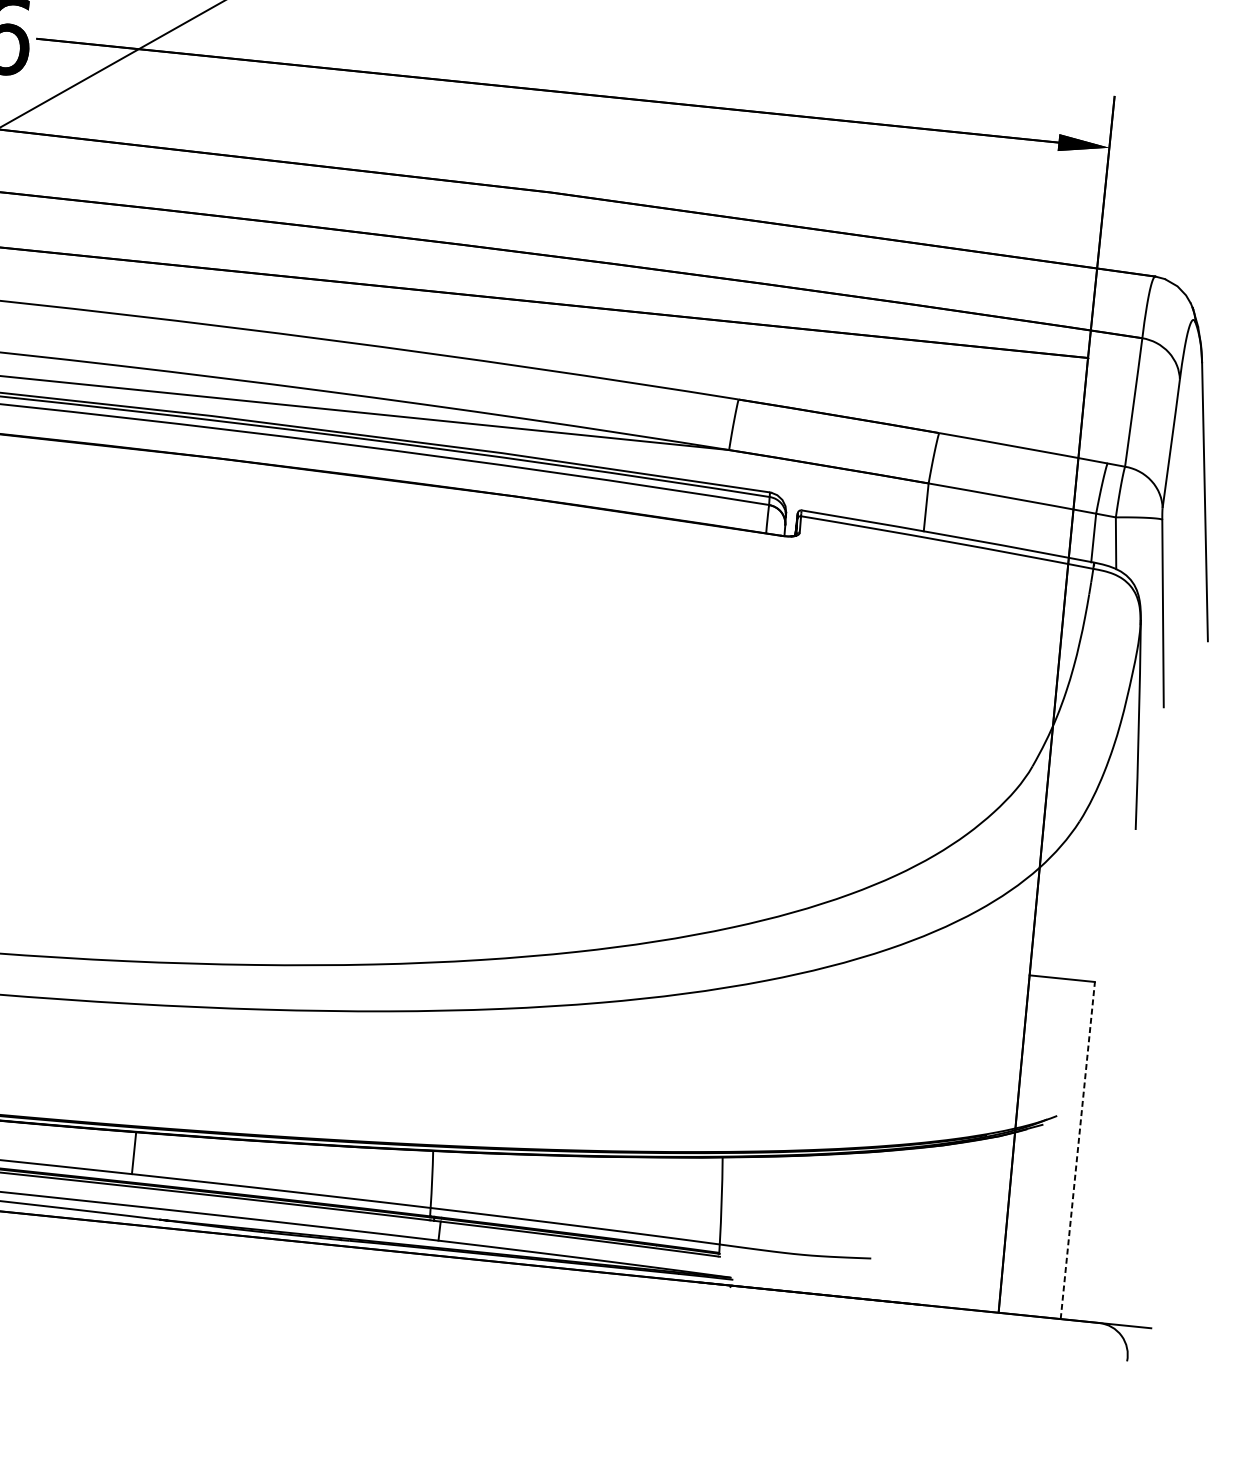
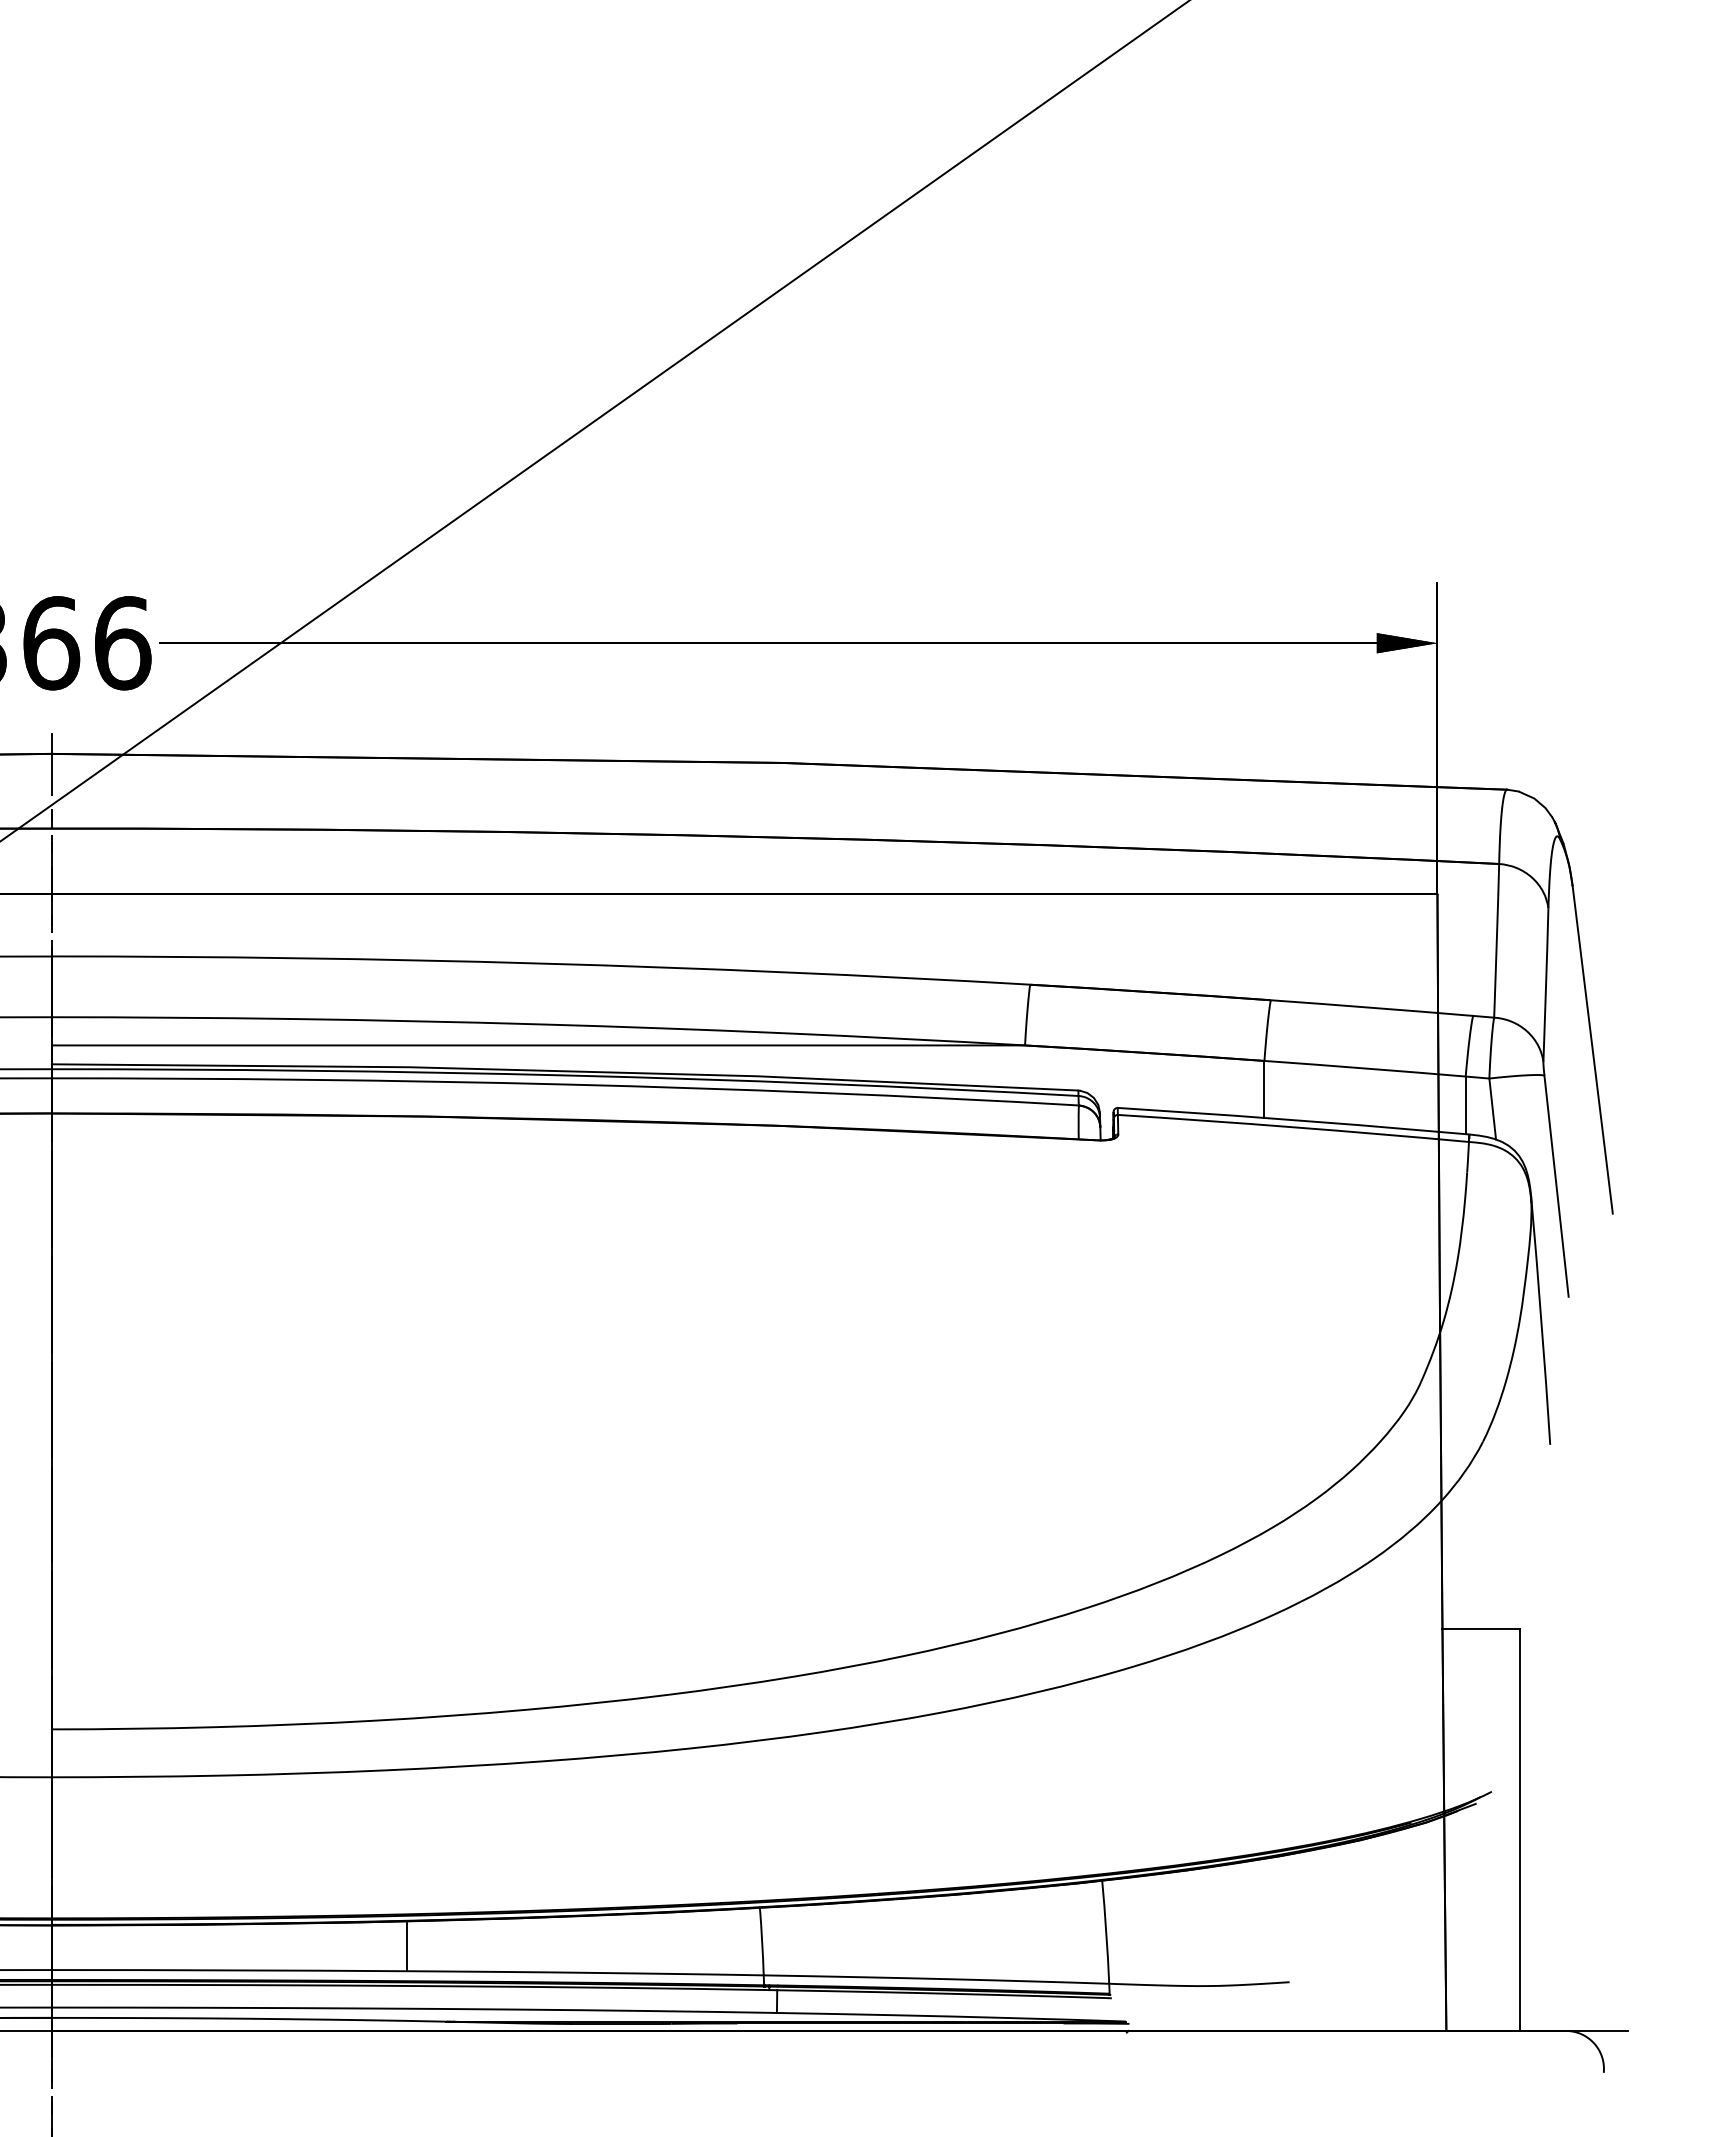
line: (1077, 1150) -> (1520, 1830), dashed -> solid

